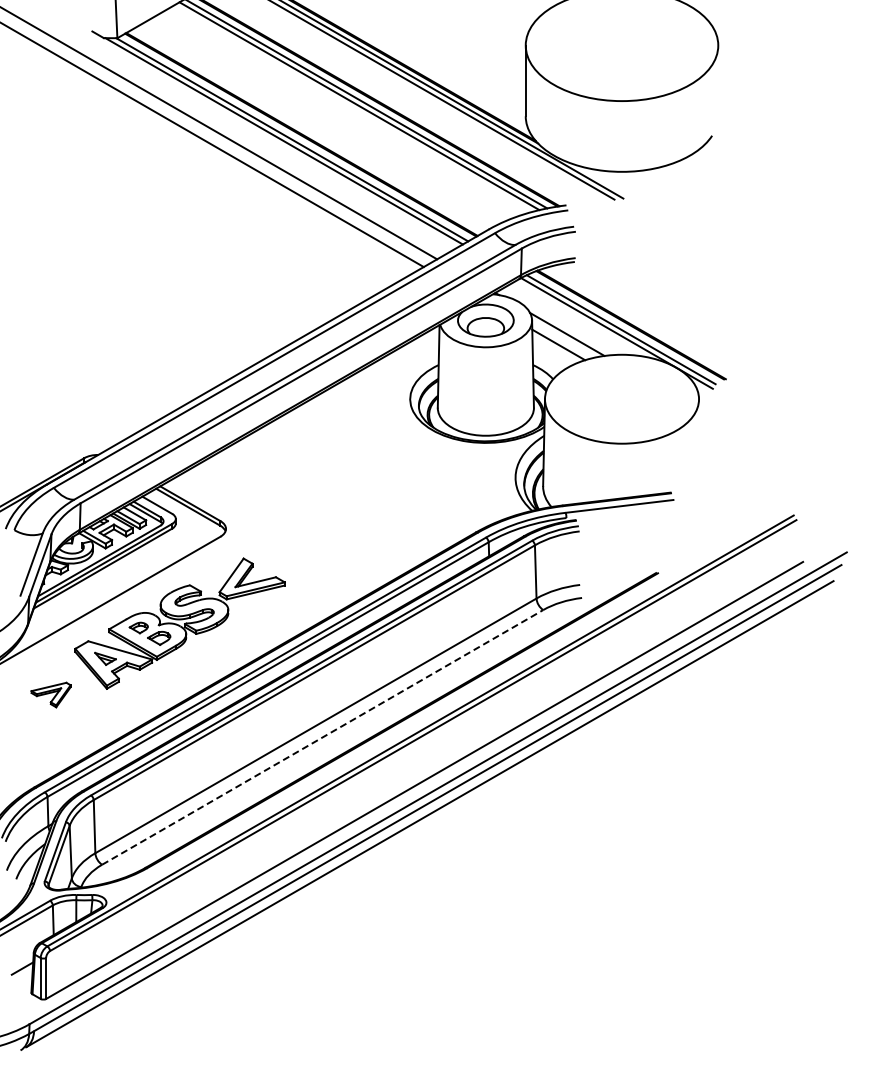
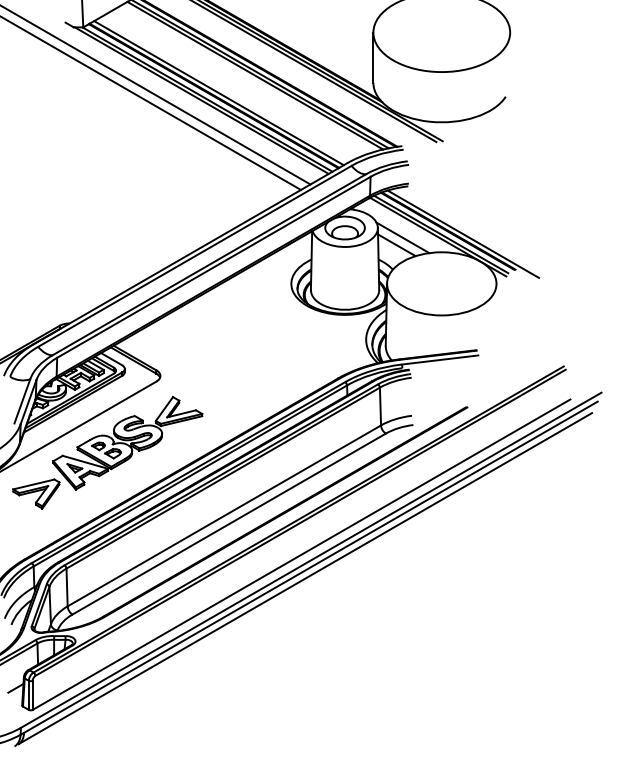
line: (308, 130) -> (219, 92), added
line: (651, 328) -> (462, 233), added
part: (50, 694) -> (35, 493), size x1.67
line: (322, 737) -> (229, 524), dashed -> solid

